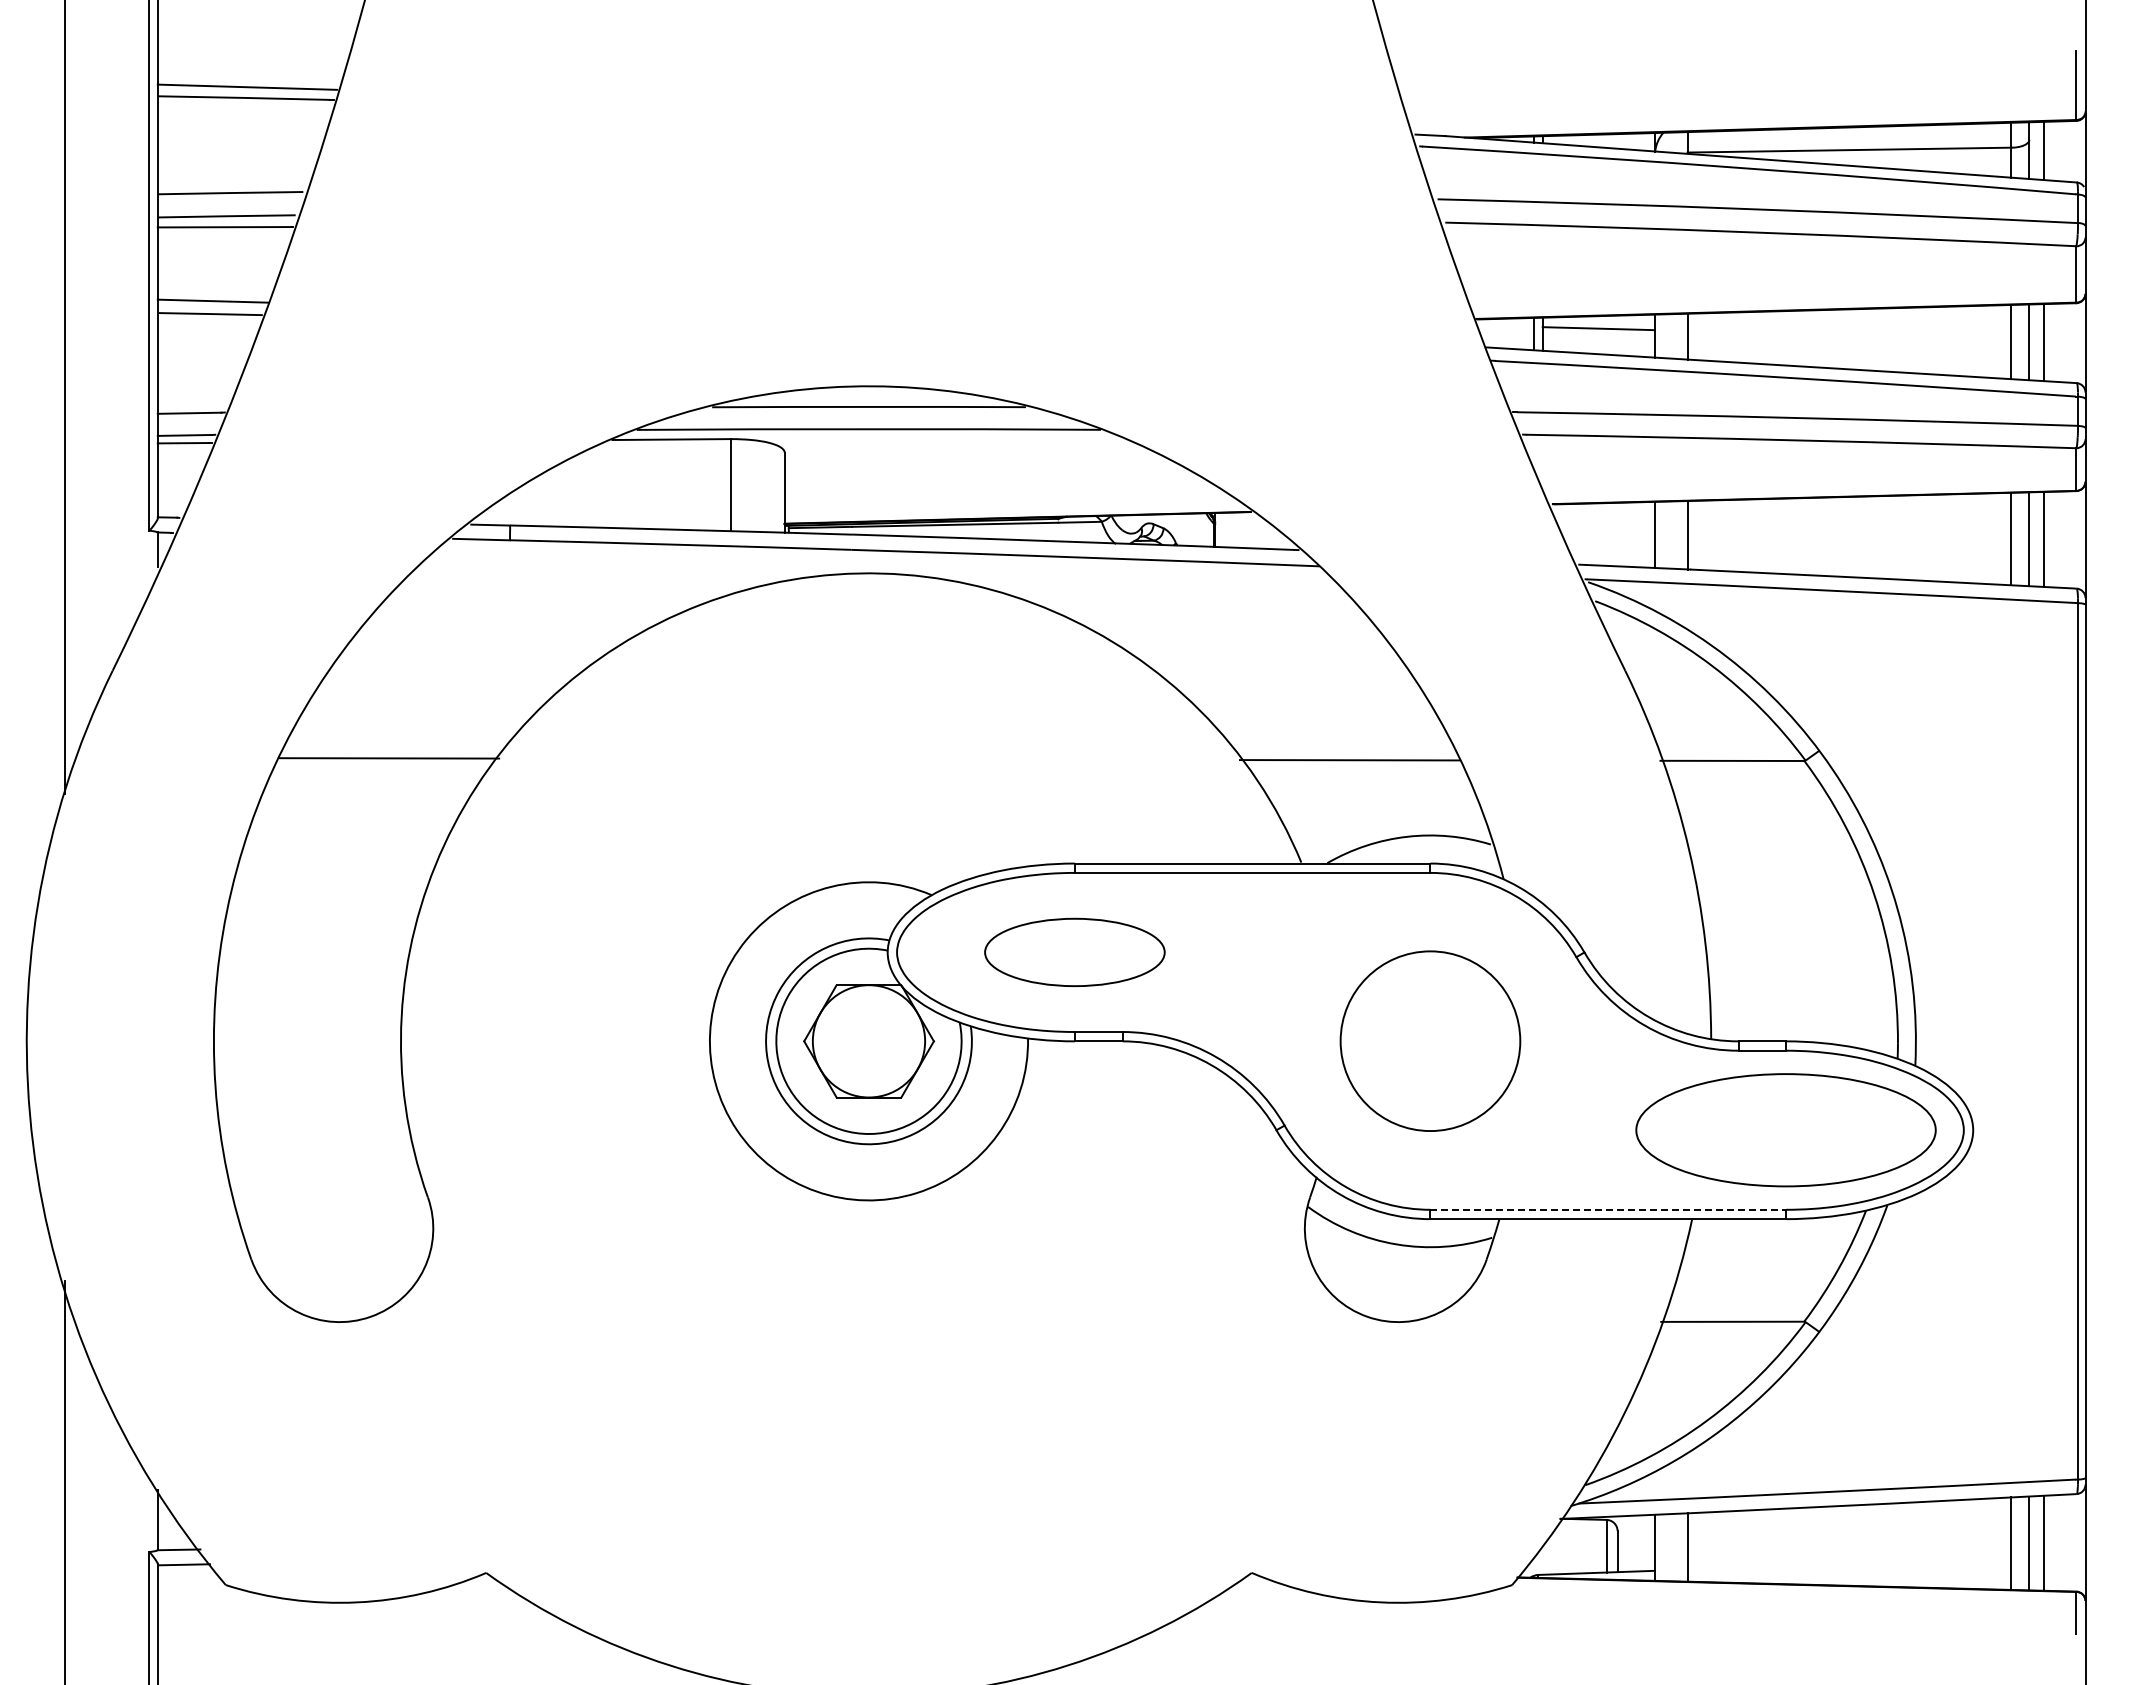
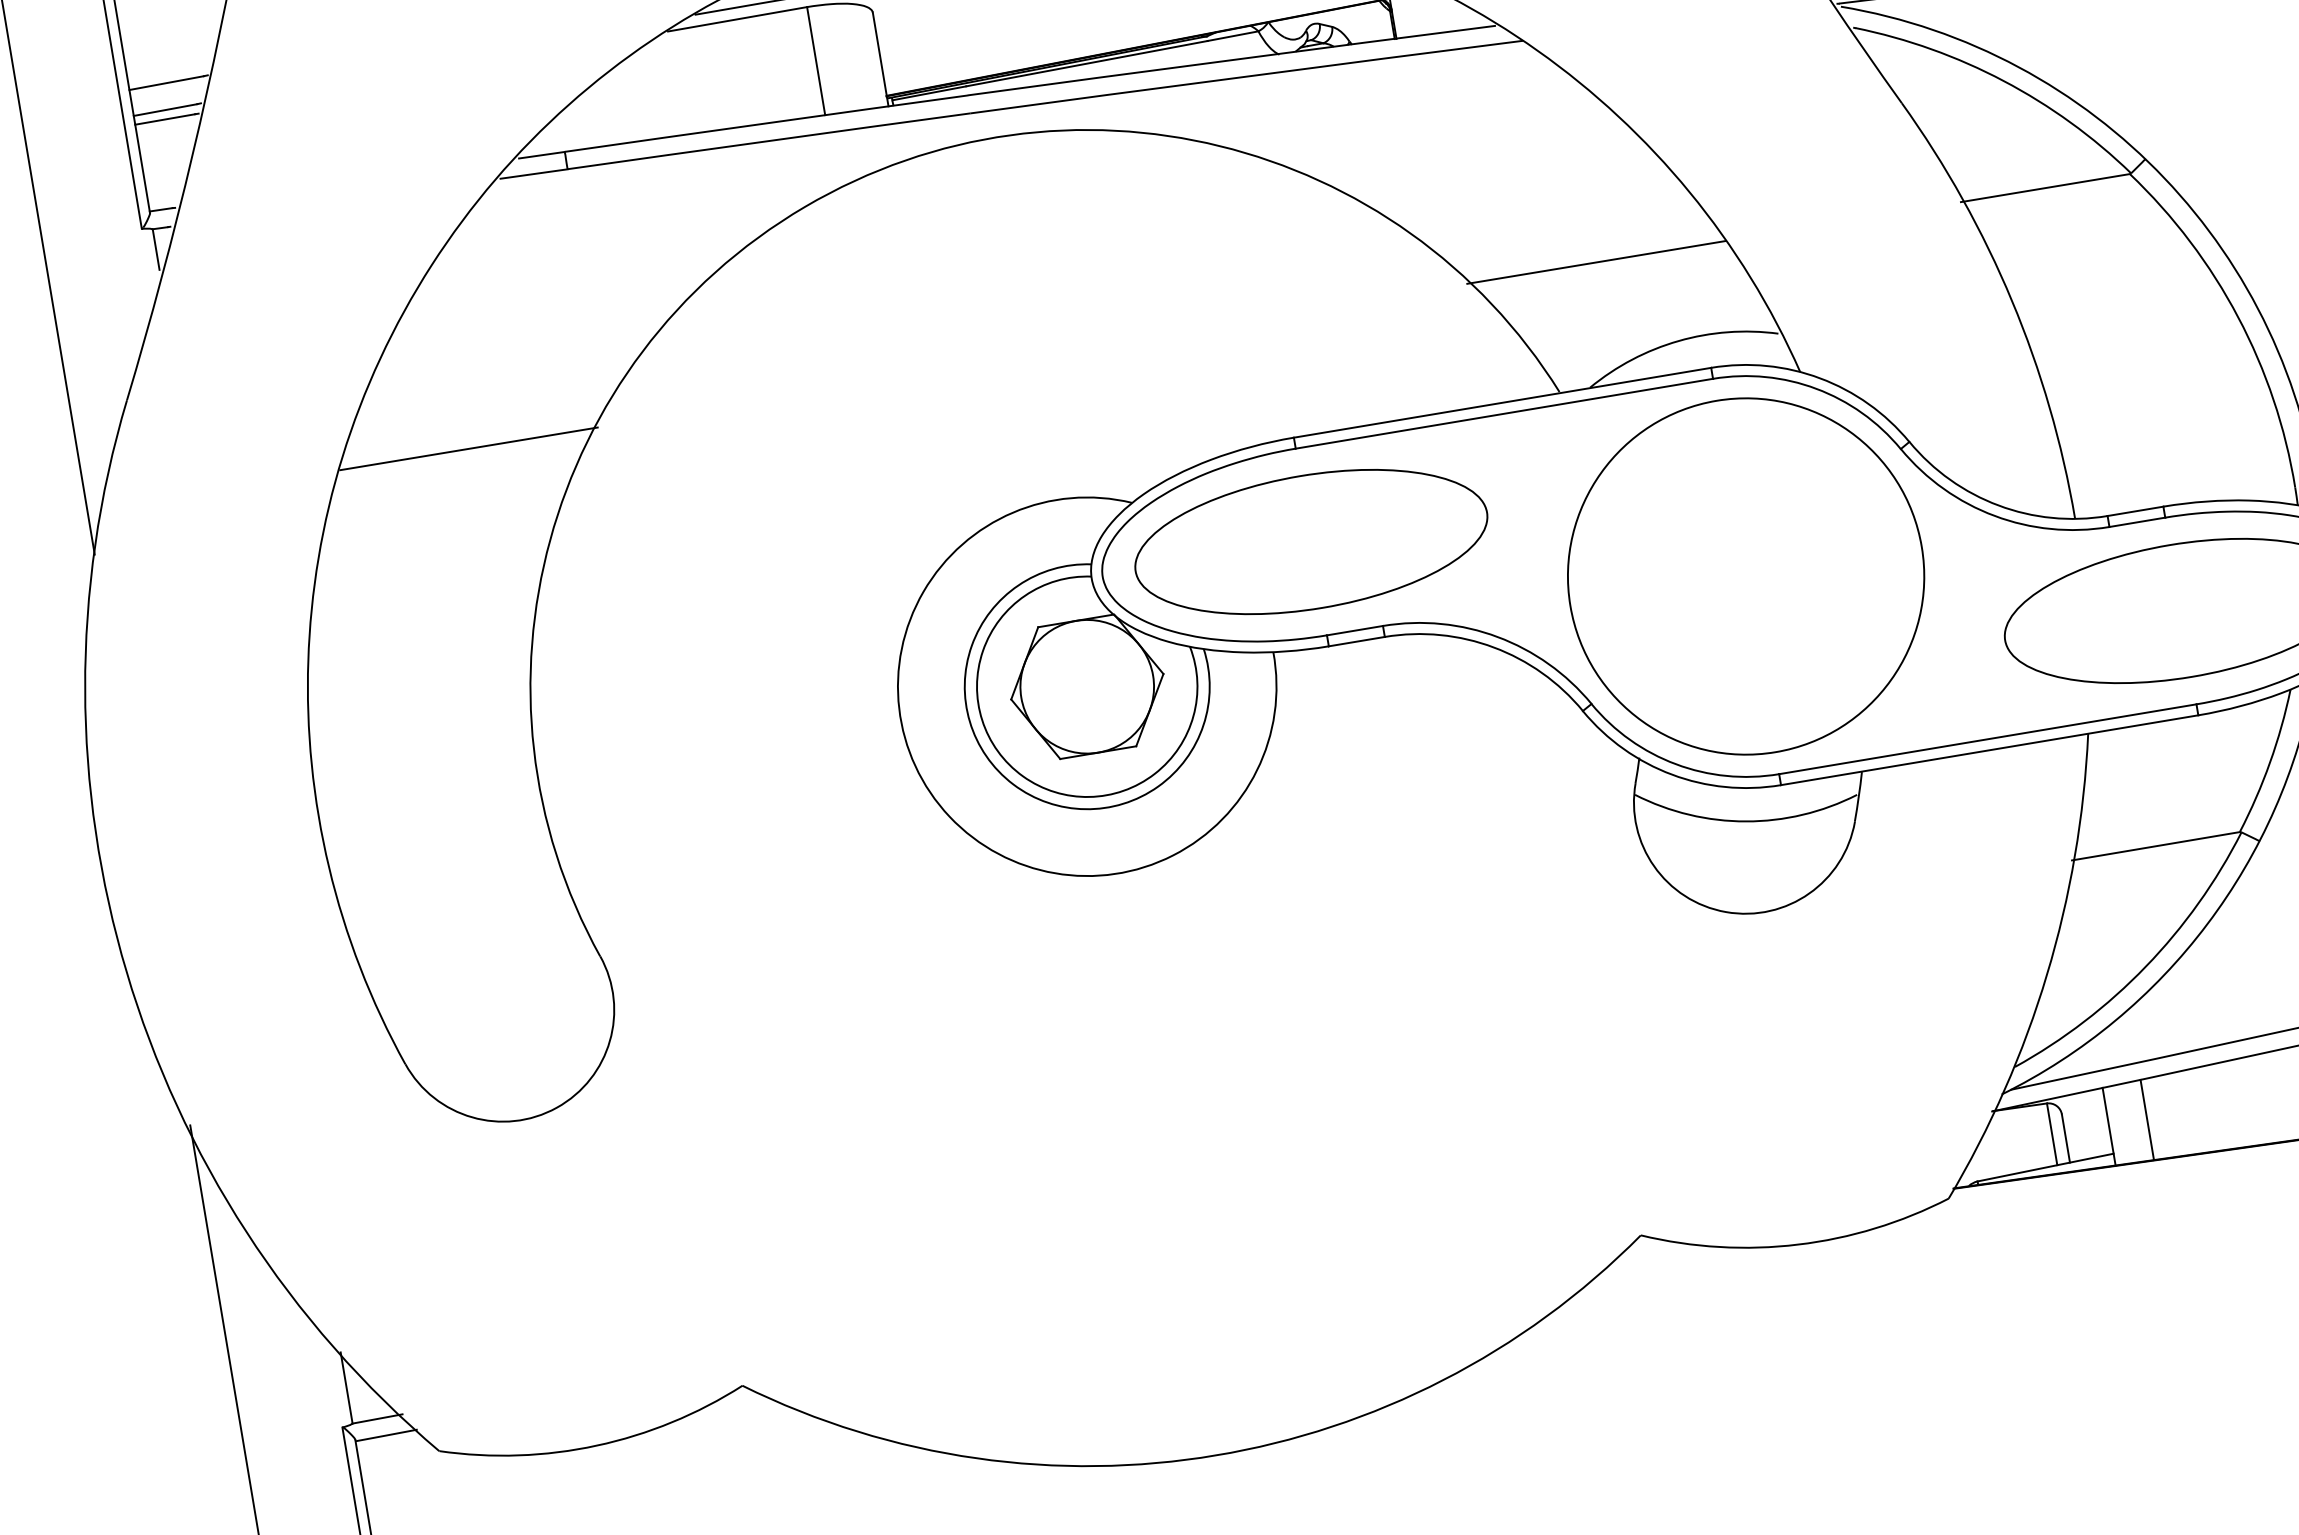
part: (1074, 952) -> (1310, 542), size x1.67
circle: (1430, 1040) -> (1746, 575), size x1.67
line: (1608, 1209) -> (1988, 738), dashed -> solid

